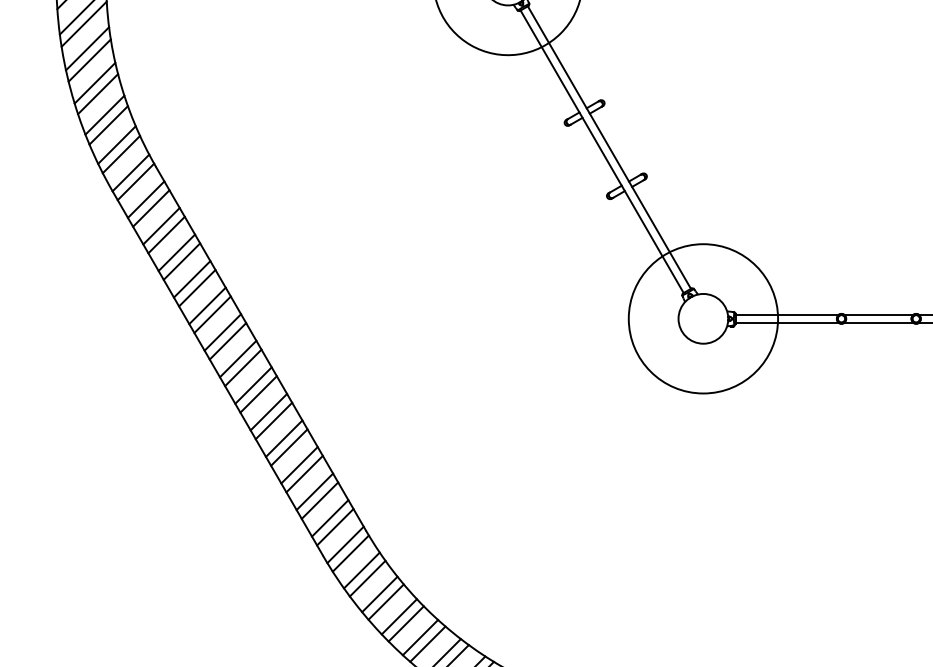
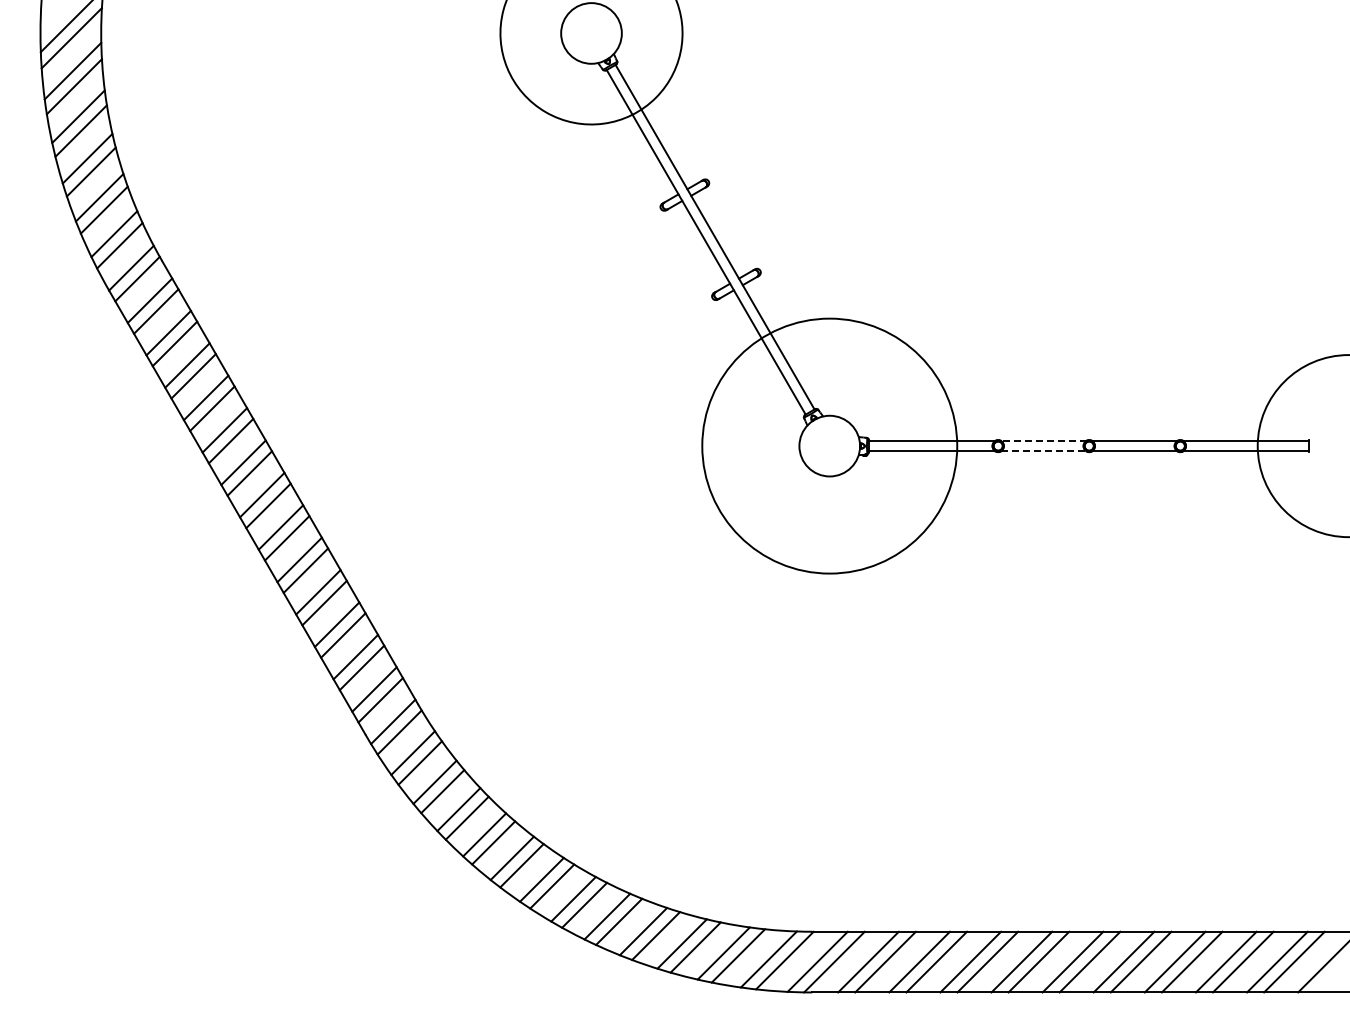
line: (878, 315) -> (1043, 441), solid -> dashed
circle: (703, 319) -> (829, 446), size x1.4
line: (878, 323) -> (1043, 451), solid -> dashed

